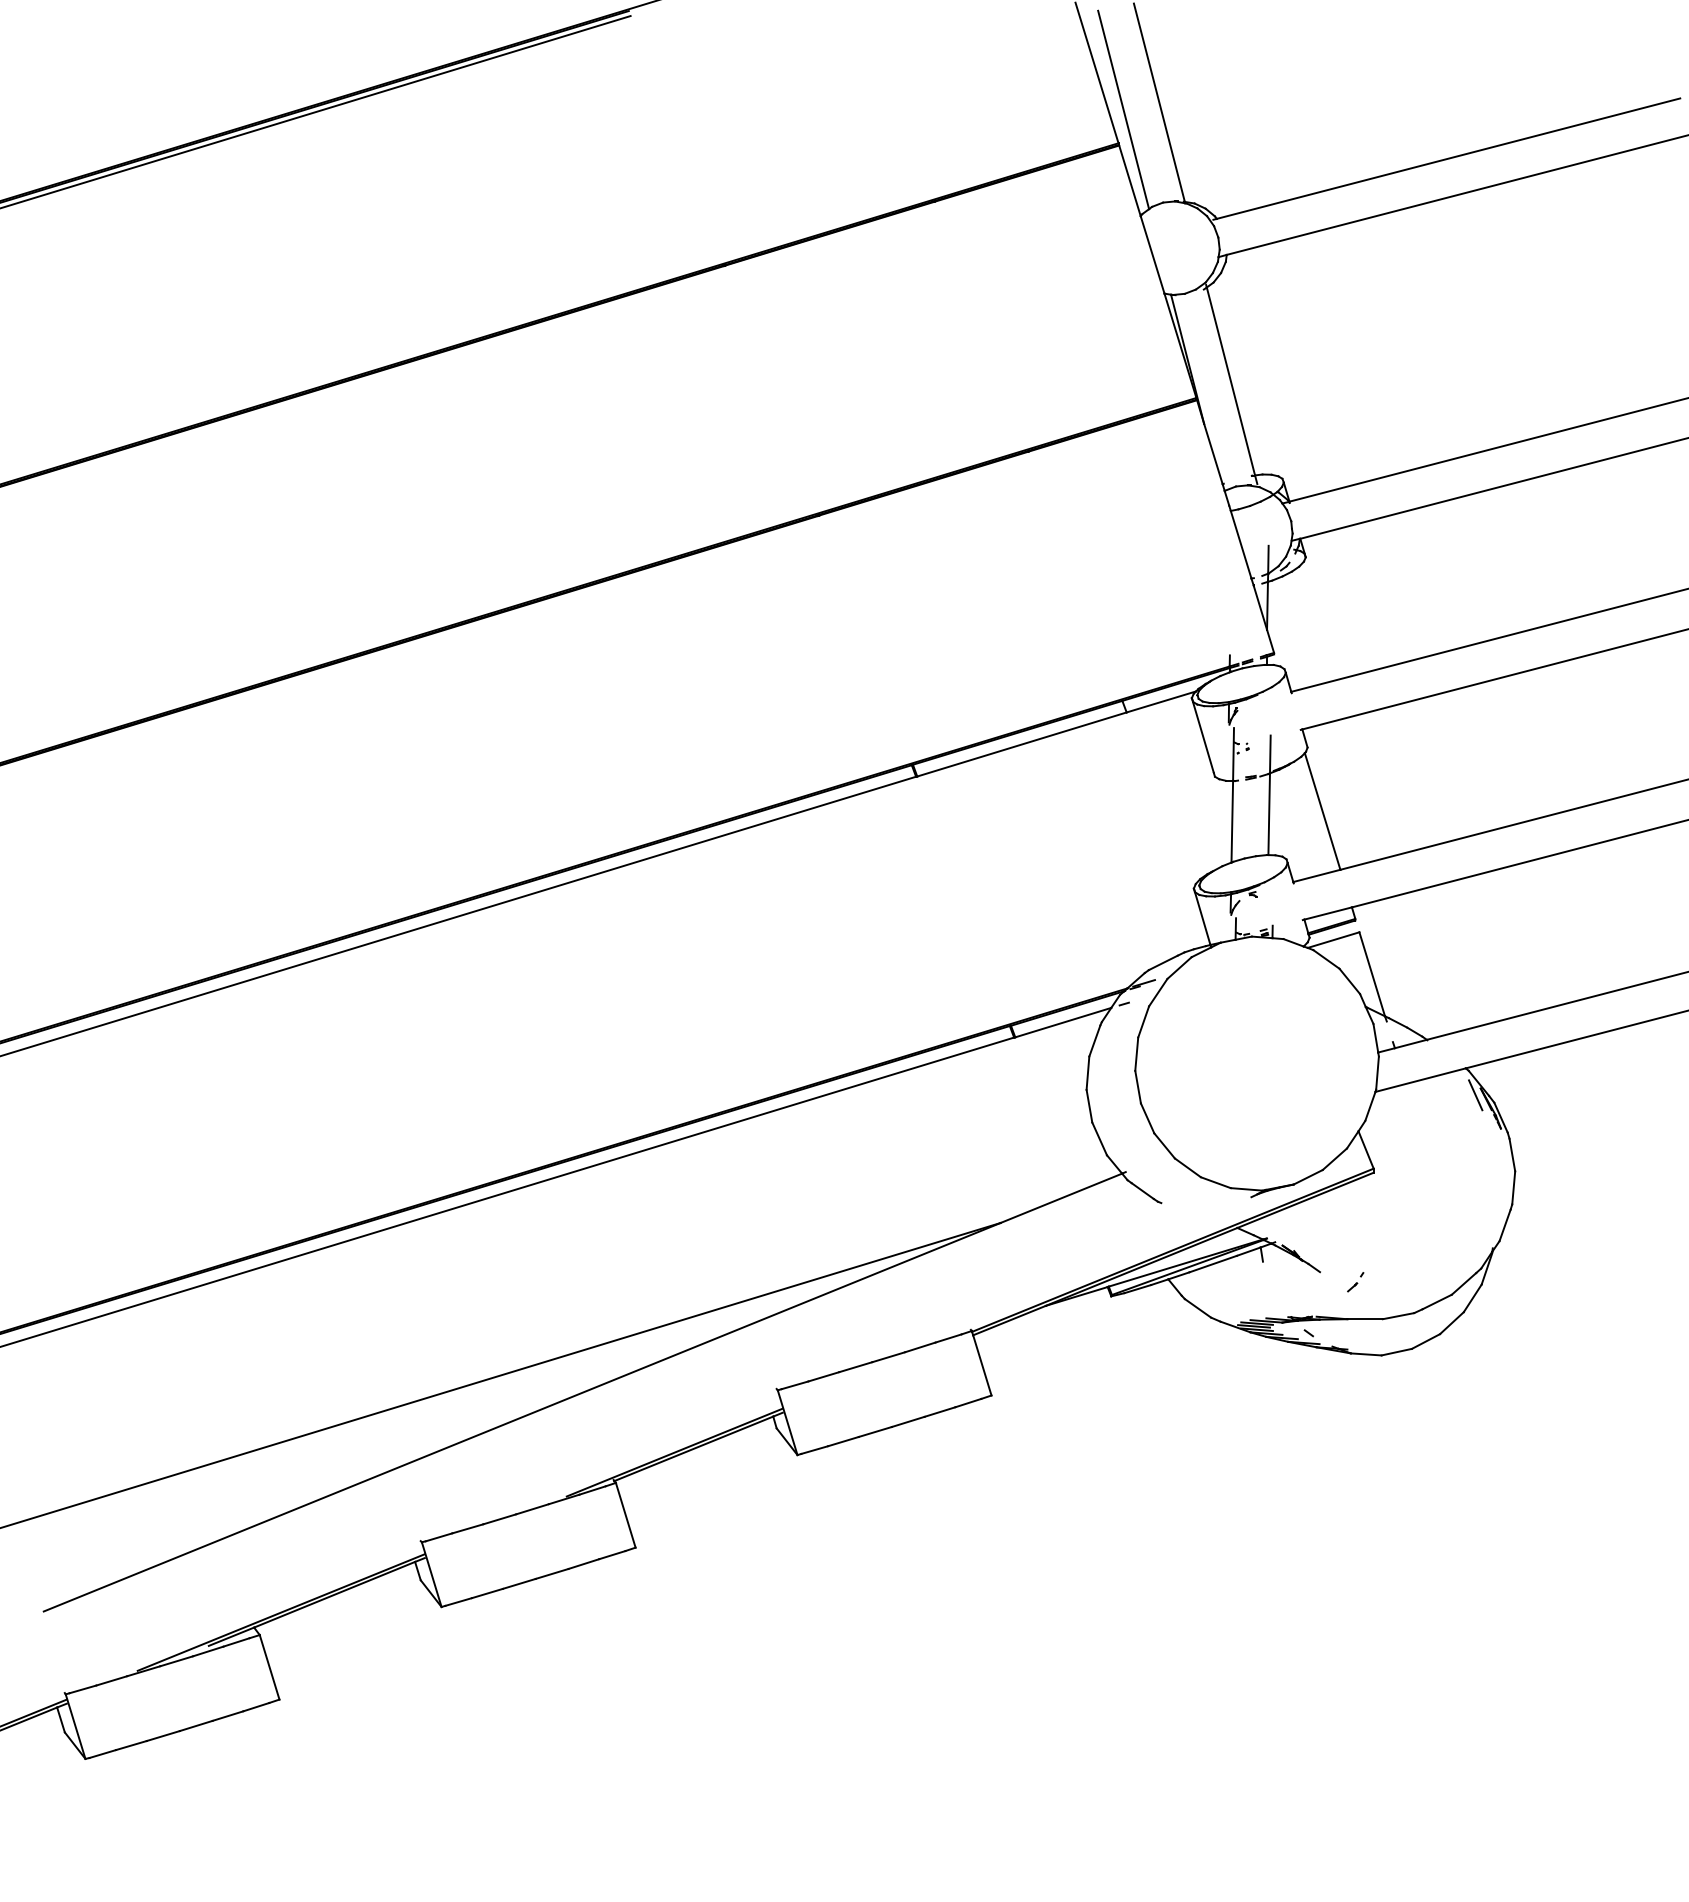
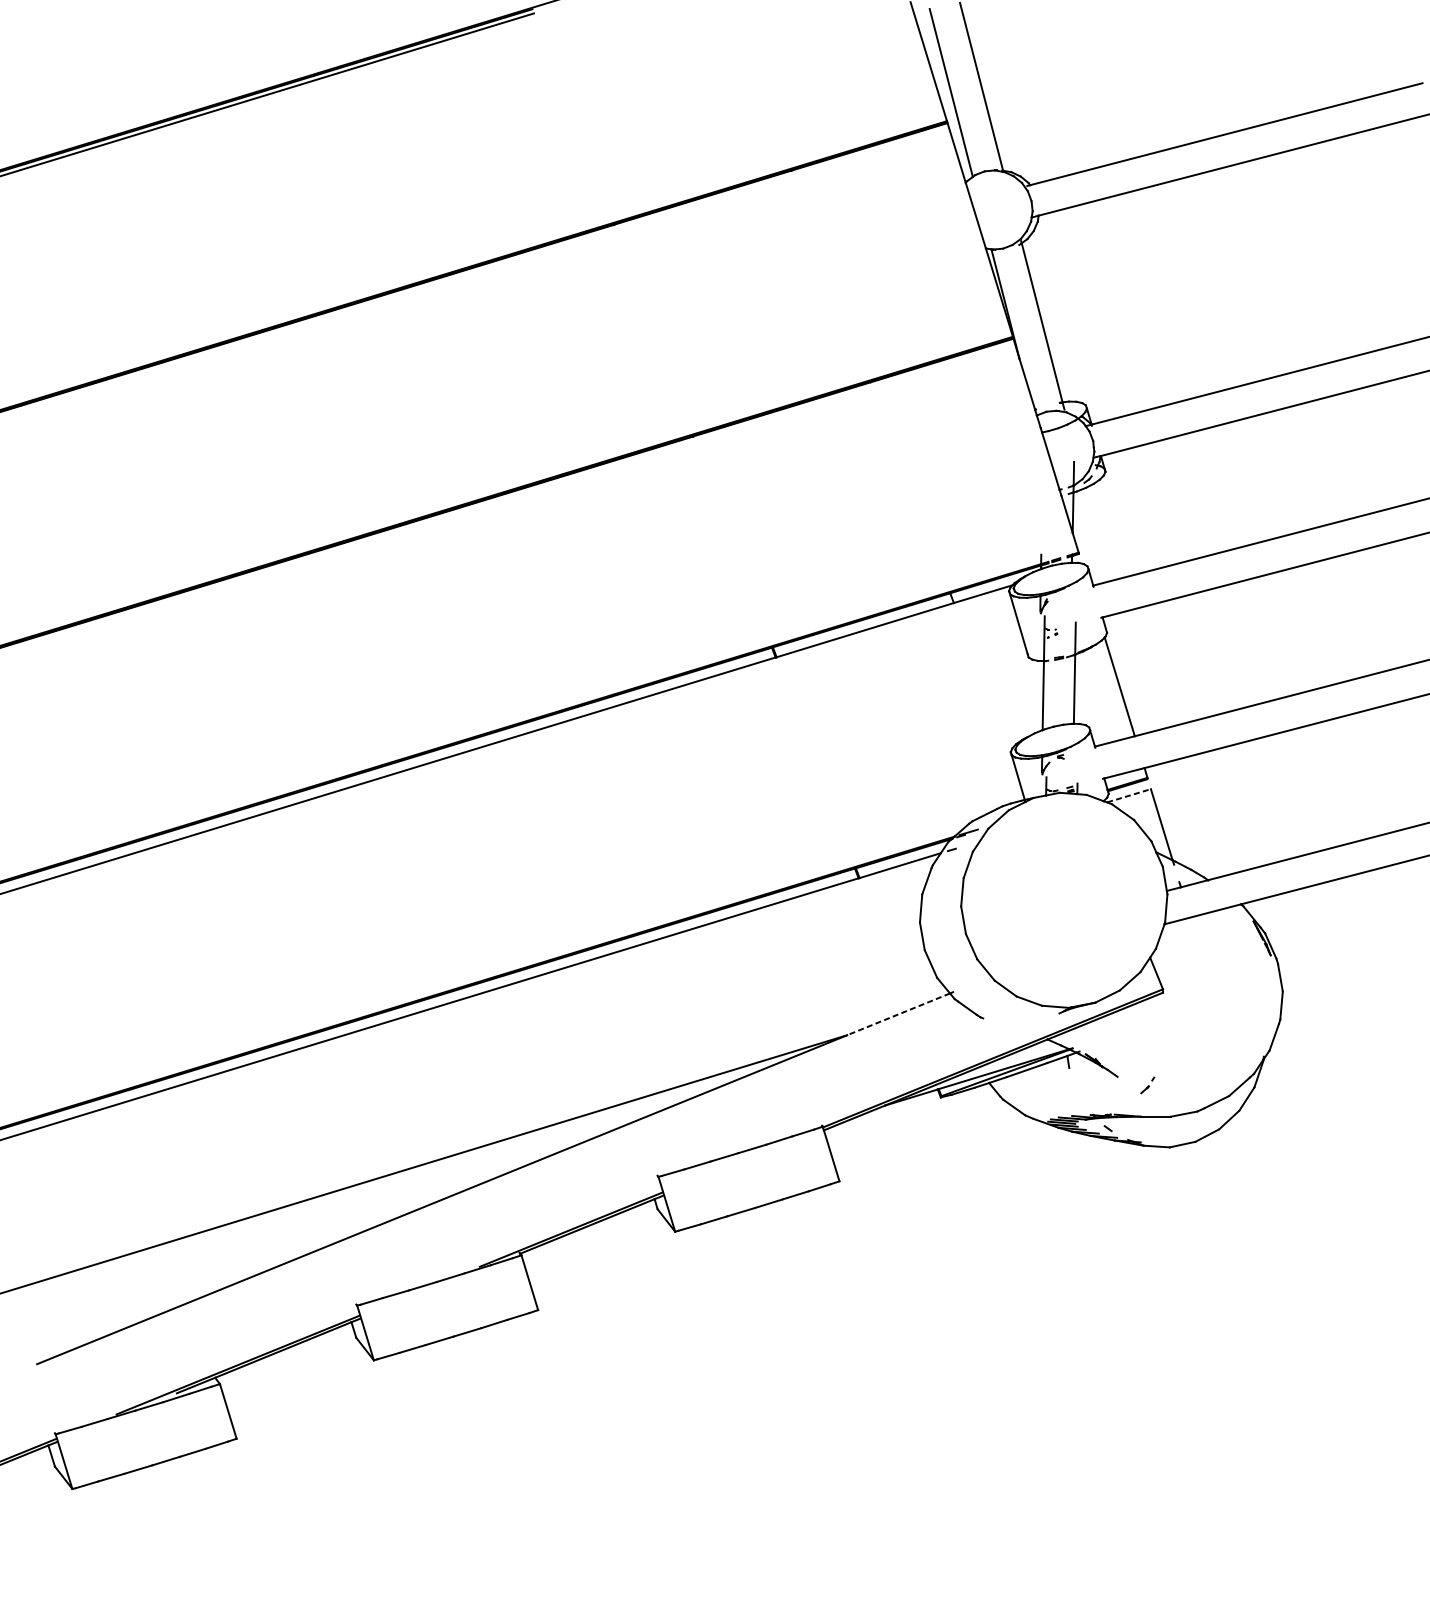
line: (1333, 940) -> (1128, 796), solid -> dashed
line: (1475, 1095) -> (1249, 927), removed
line: (1061, 1198) -> (898, 1014), solid -> dashed

